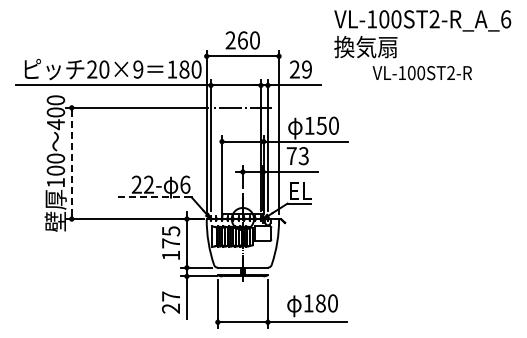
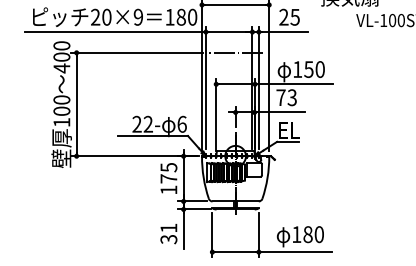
text: (306, 69) -> (294, 17), 29 -> 25
line: (71, 162) -> (76, 103), dashed -> solid
line: (153, 197) -> (152, 136), dashed -> solid
text: (171, 302) -> (169, 233), 27 -> 31

